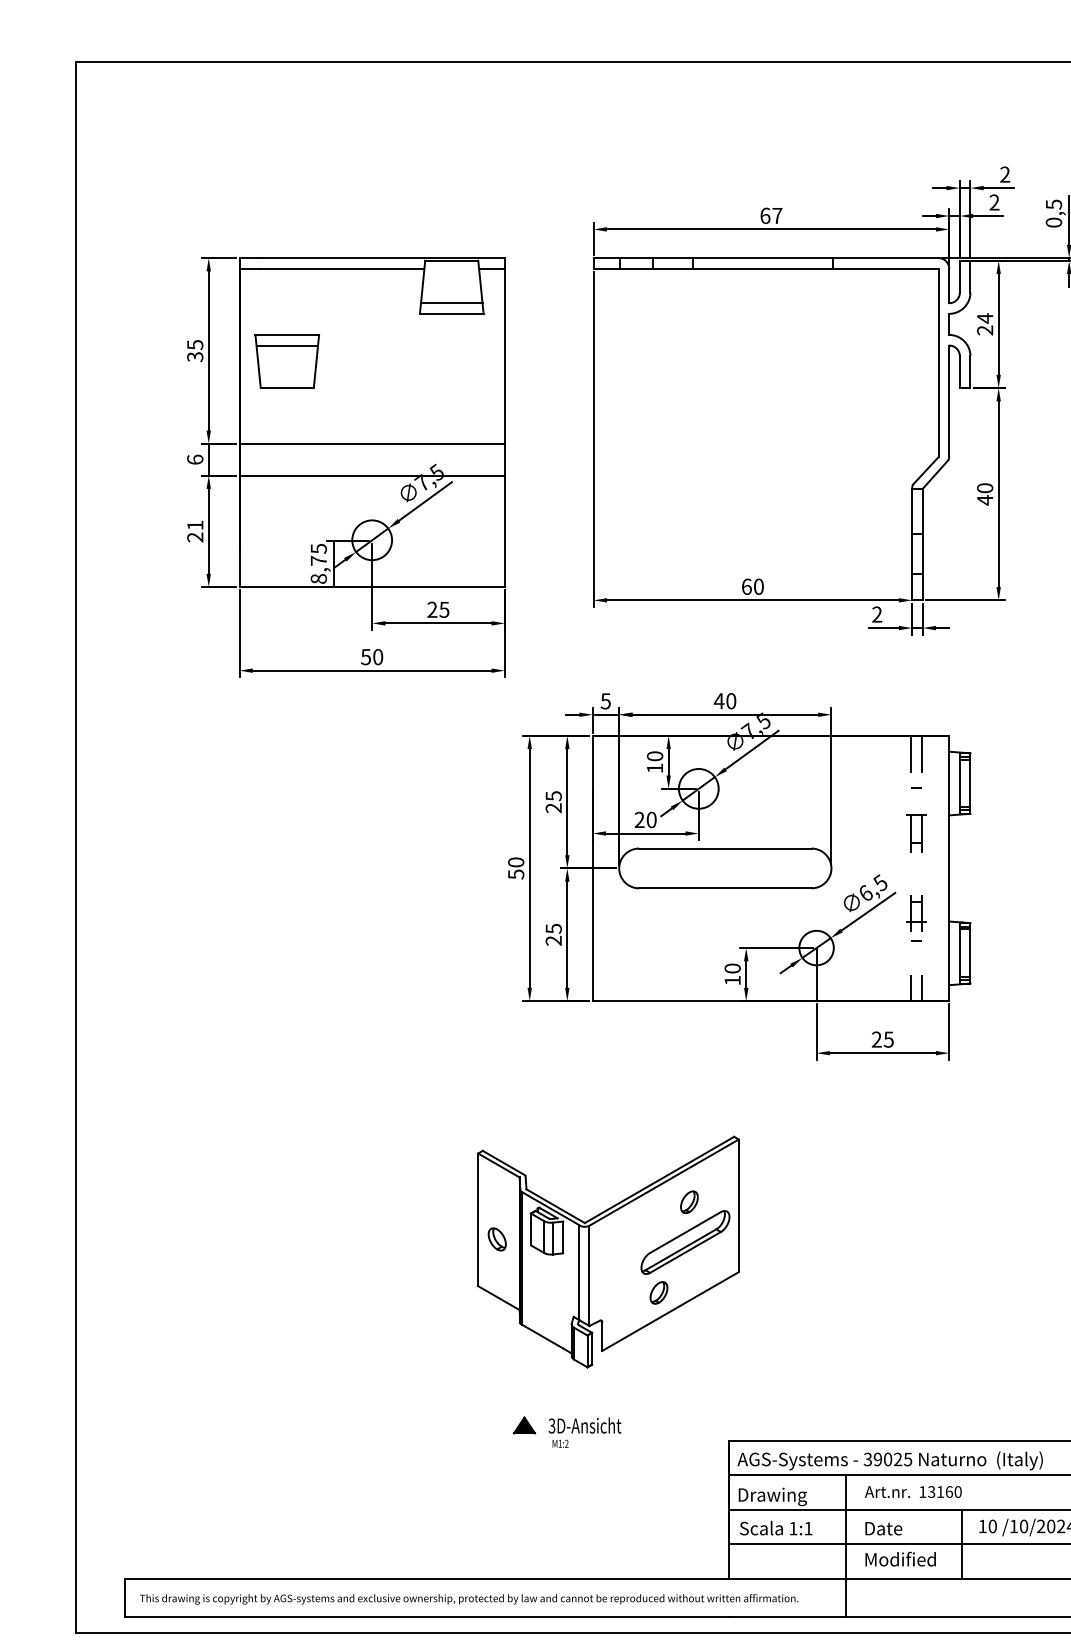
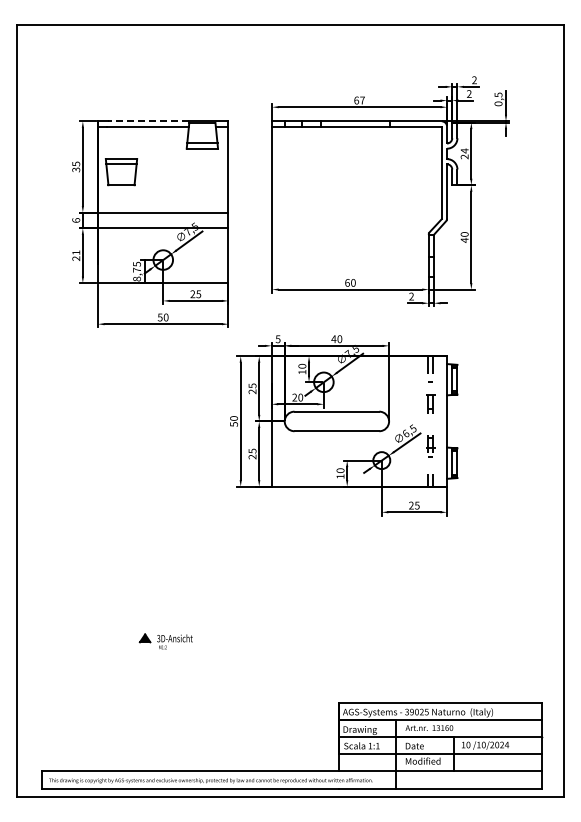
line: (340, 258) -> (147, 121), solid -> dashed
part: (608, 1250) -> (279, 609), removed
part: (565, 1431) -> (165, 641), moved

